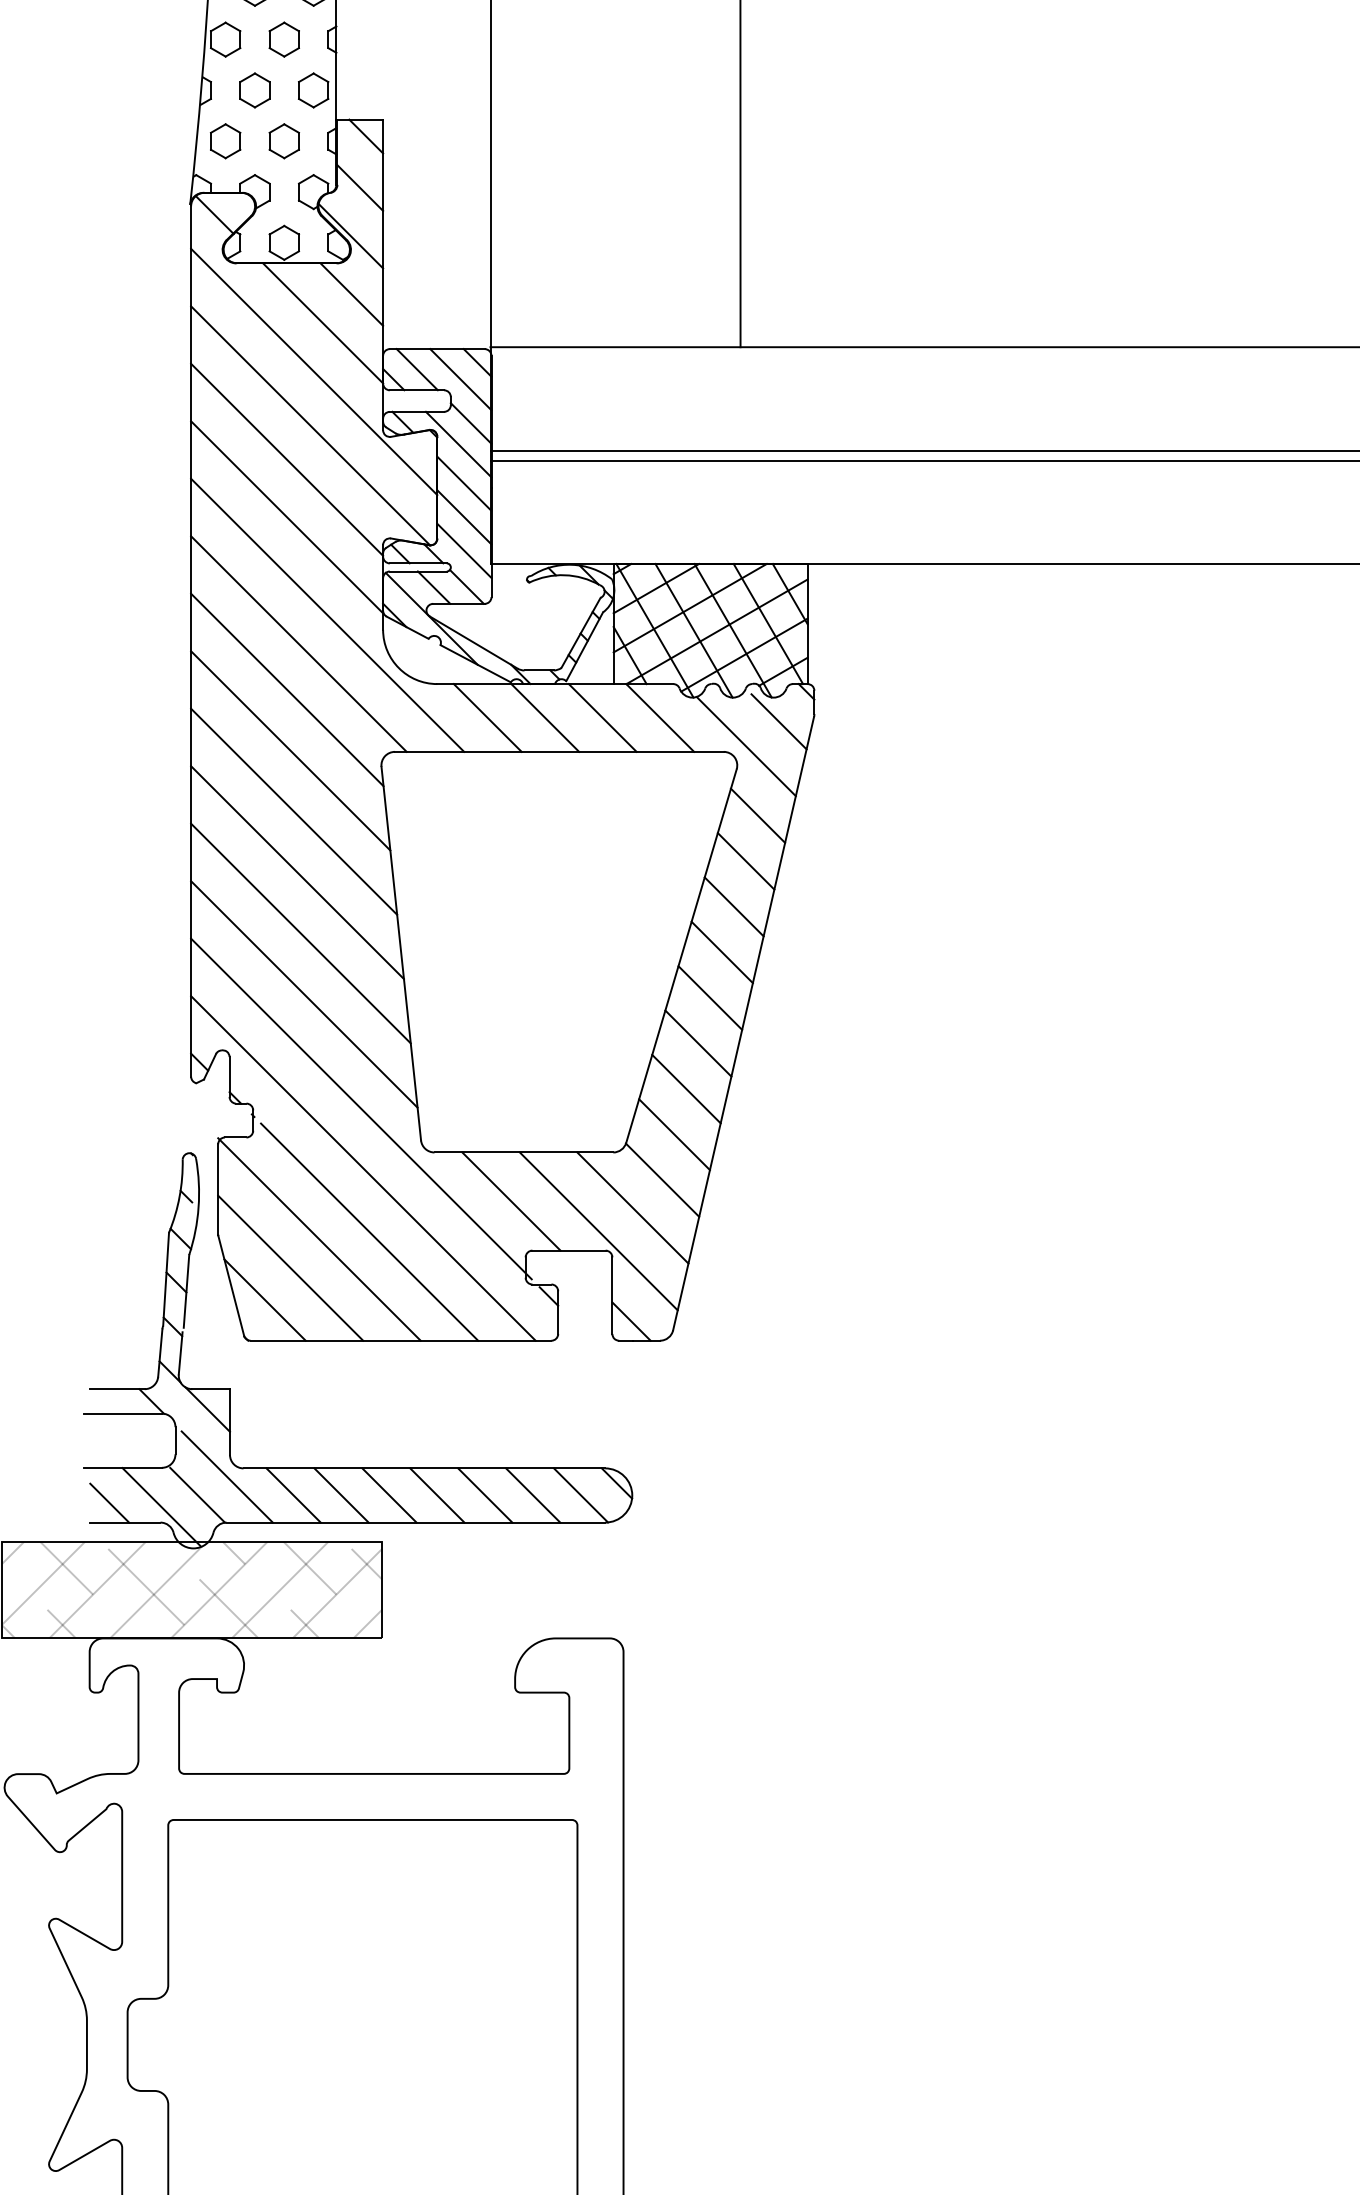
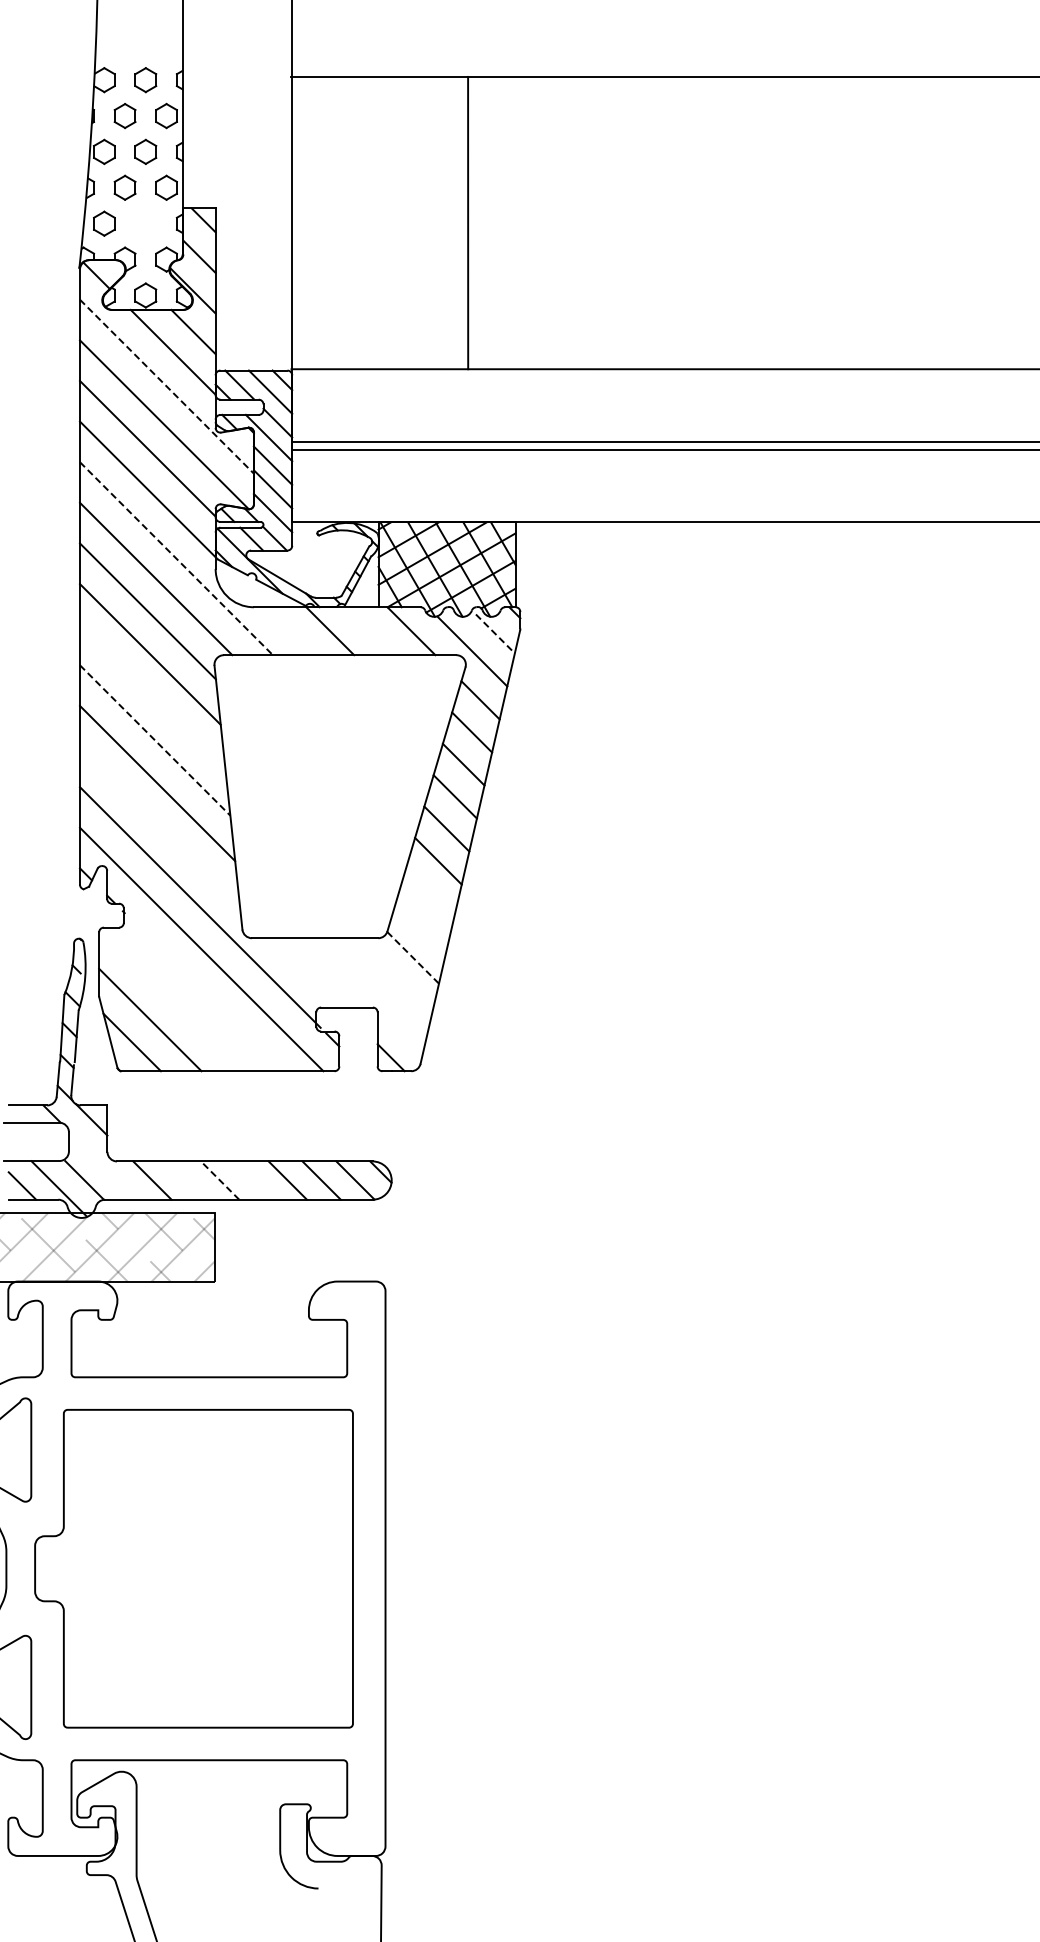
part: (283, 140) -> (145, 223), removed
line: (314, 373) -> (167, 387), solid -> dashed
line: (327, 616) -> (176, 559), solid -> dashed
line: (487, 718) -> (289, 631), removed
line: (602, 718) -> (370, 631), removed
line: (779, 721) -> (495, 633), solid -> dashed
line: (293, 811) -> (152, 697), removed
line: (297, 872) -> (155, 740), solid -> dashed
line: (303, 994) -> (159, 826), removed
line: (685, 1089) -> (429, 893), removed
line: (674, 1134) -> (421, 925), removed
line: (663, 1179) -> (413, 957), solid -> dashed
line: (511, 1201) -> (306, 972), removed
line: (631, 1208) -> (391, 977), removed
line: (598, 1230) -> (367, 993), removed
line: (368, 1232) -> (205, 994), removed
line: (319, 1239) -> (170, 999), removed
line: (227, 1476) -> (105, 1167), removed
line: (341, 1495) -> (186, 1180), removed
line: (388, 1495) -> (219, 1180), solid -> dashed
line: (436, 1495) -> (253, 1180), removed

